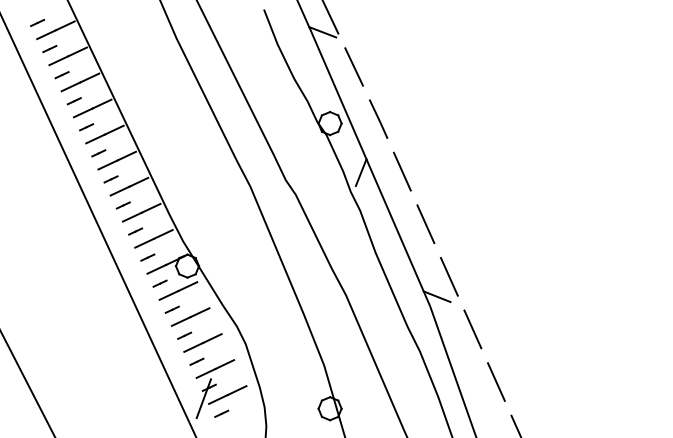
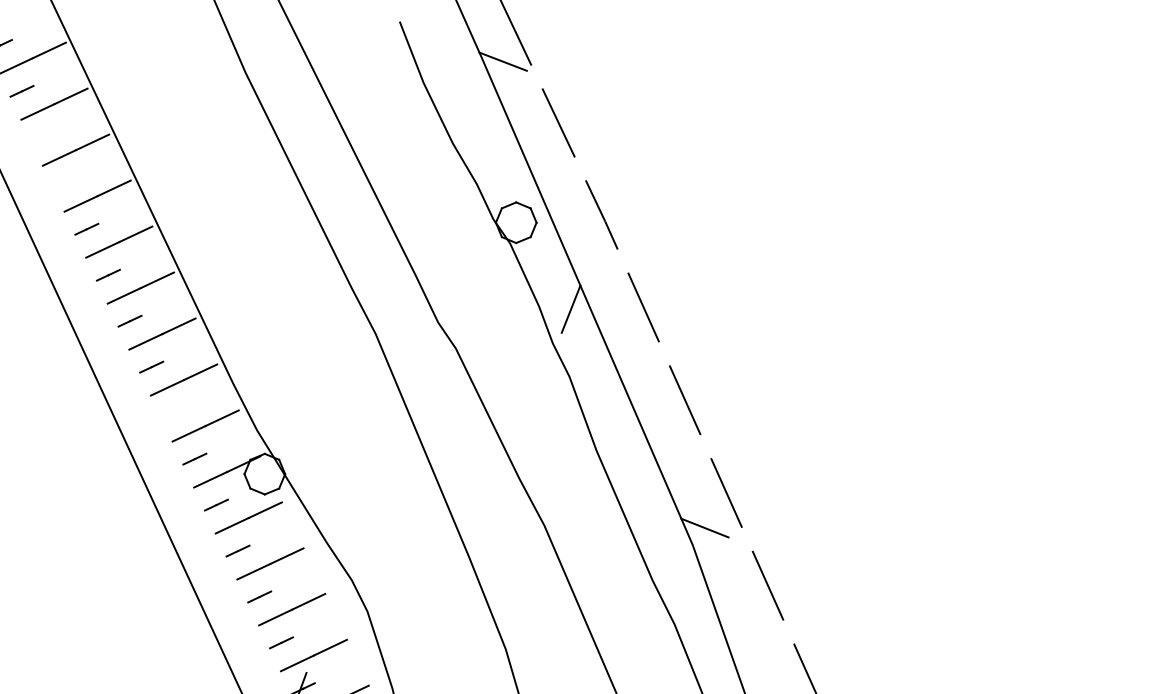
line: (61, 75) -> (42, 137), removed
line: (73, 101) -> (63, 183), removed
line: (135, 231) -> (173, 413), removed

